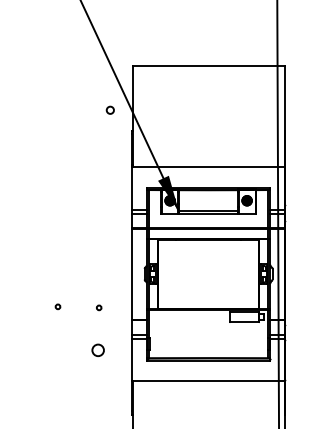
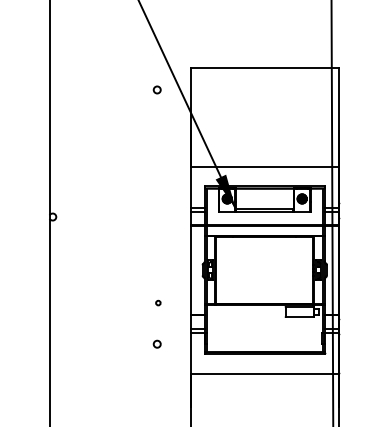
circle: (109, 109) -> (156, 89), moved
circle: (58, 306) -> (118, 301), removed
circle: (97, 349) -> (156, 343), size x0.62

